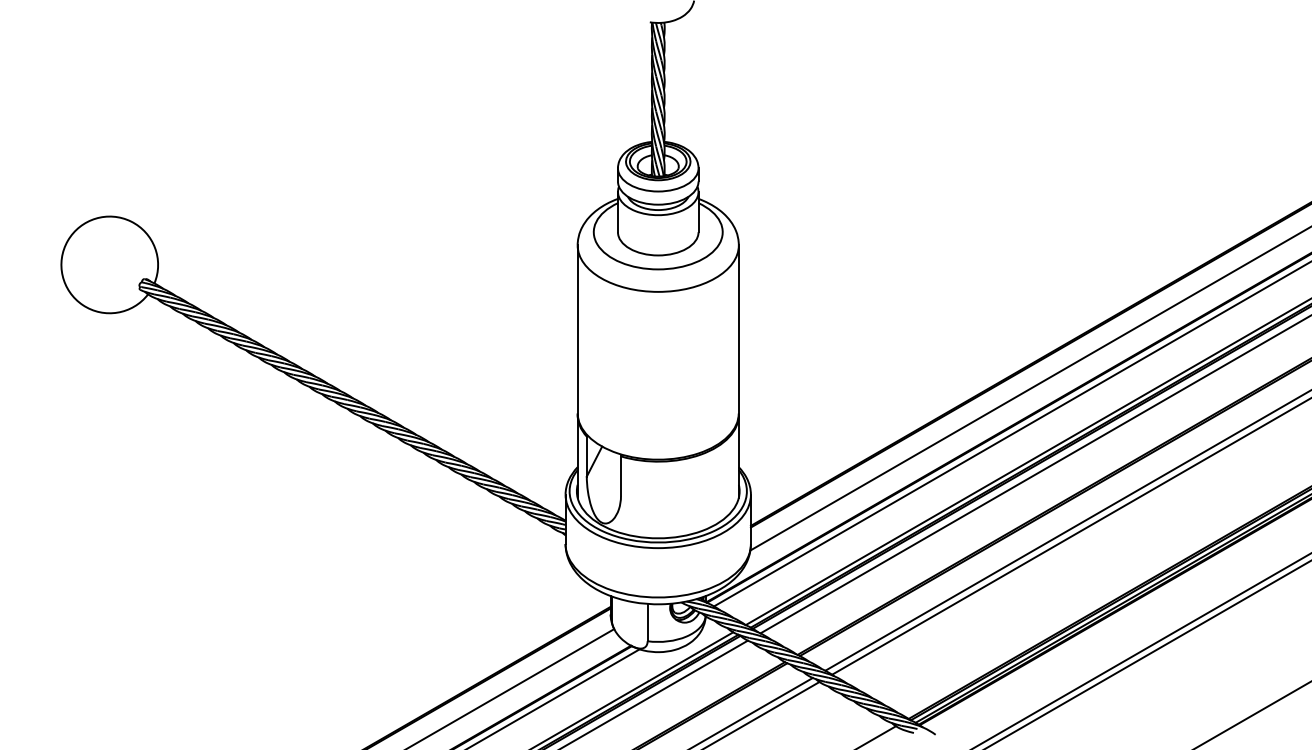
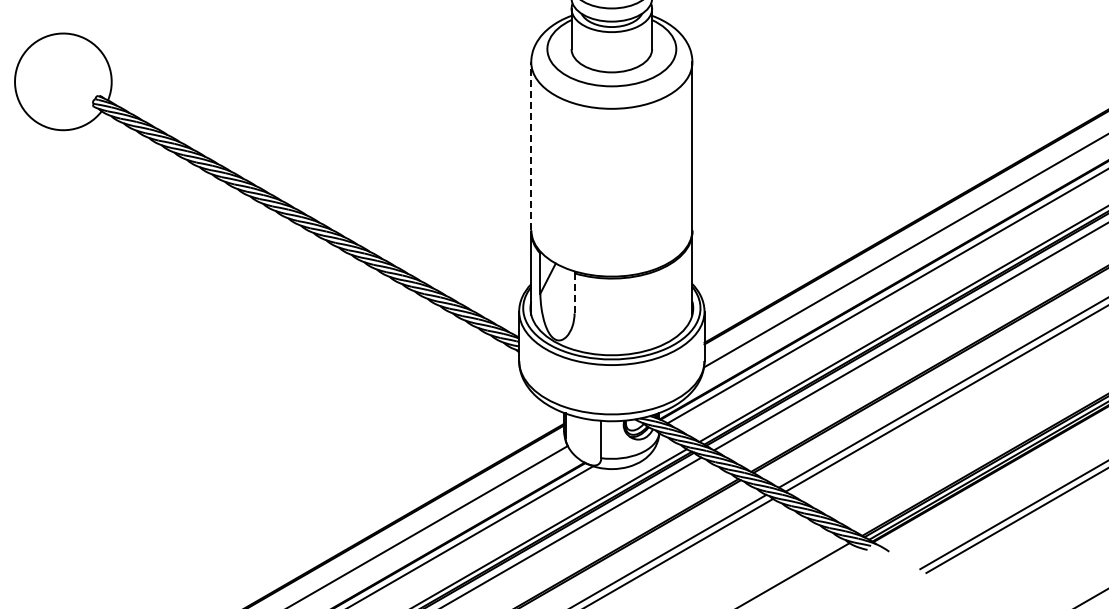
line: (577, 329) -> (531, 146), solid -> dashed
line: (620, 475) -> (574, 292), solid -> dashed

